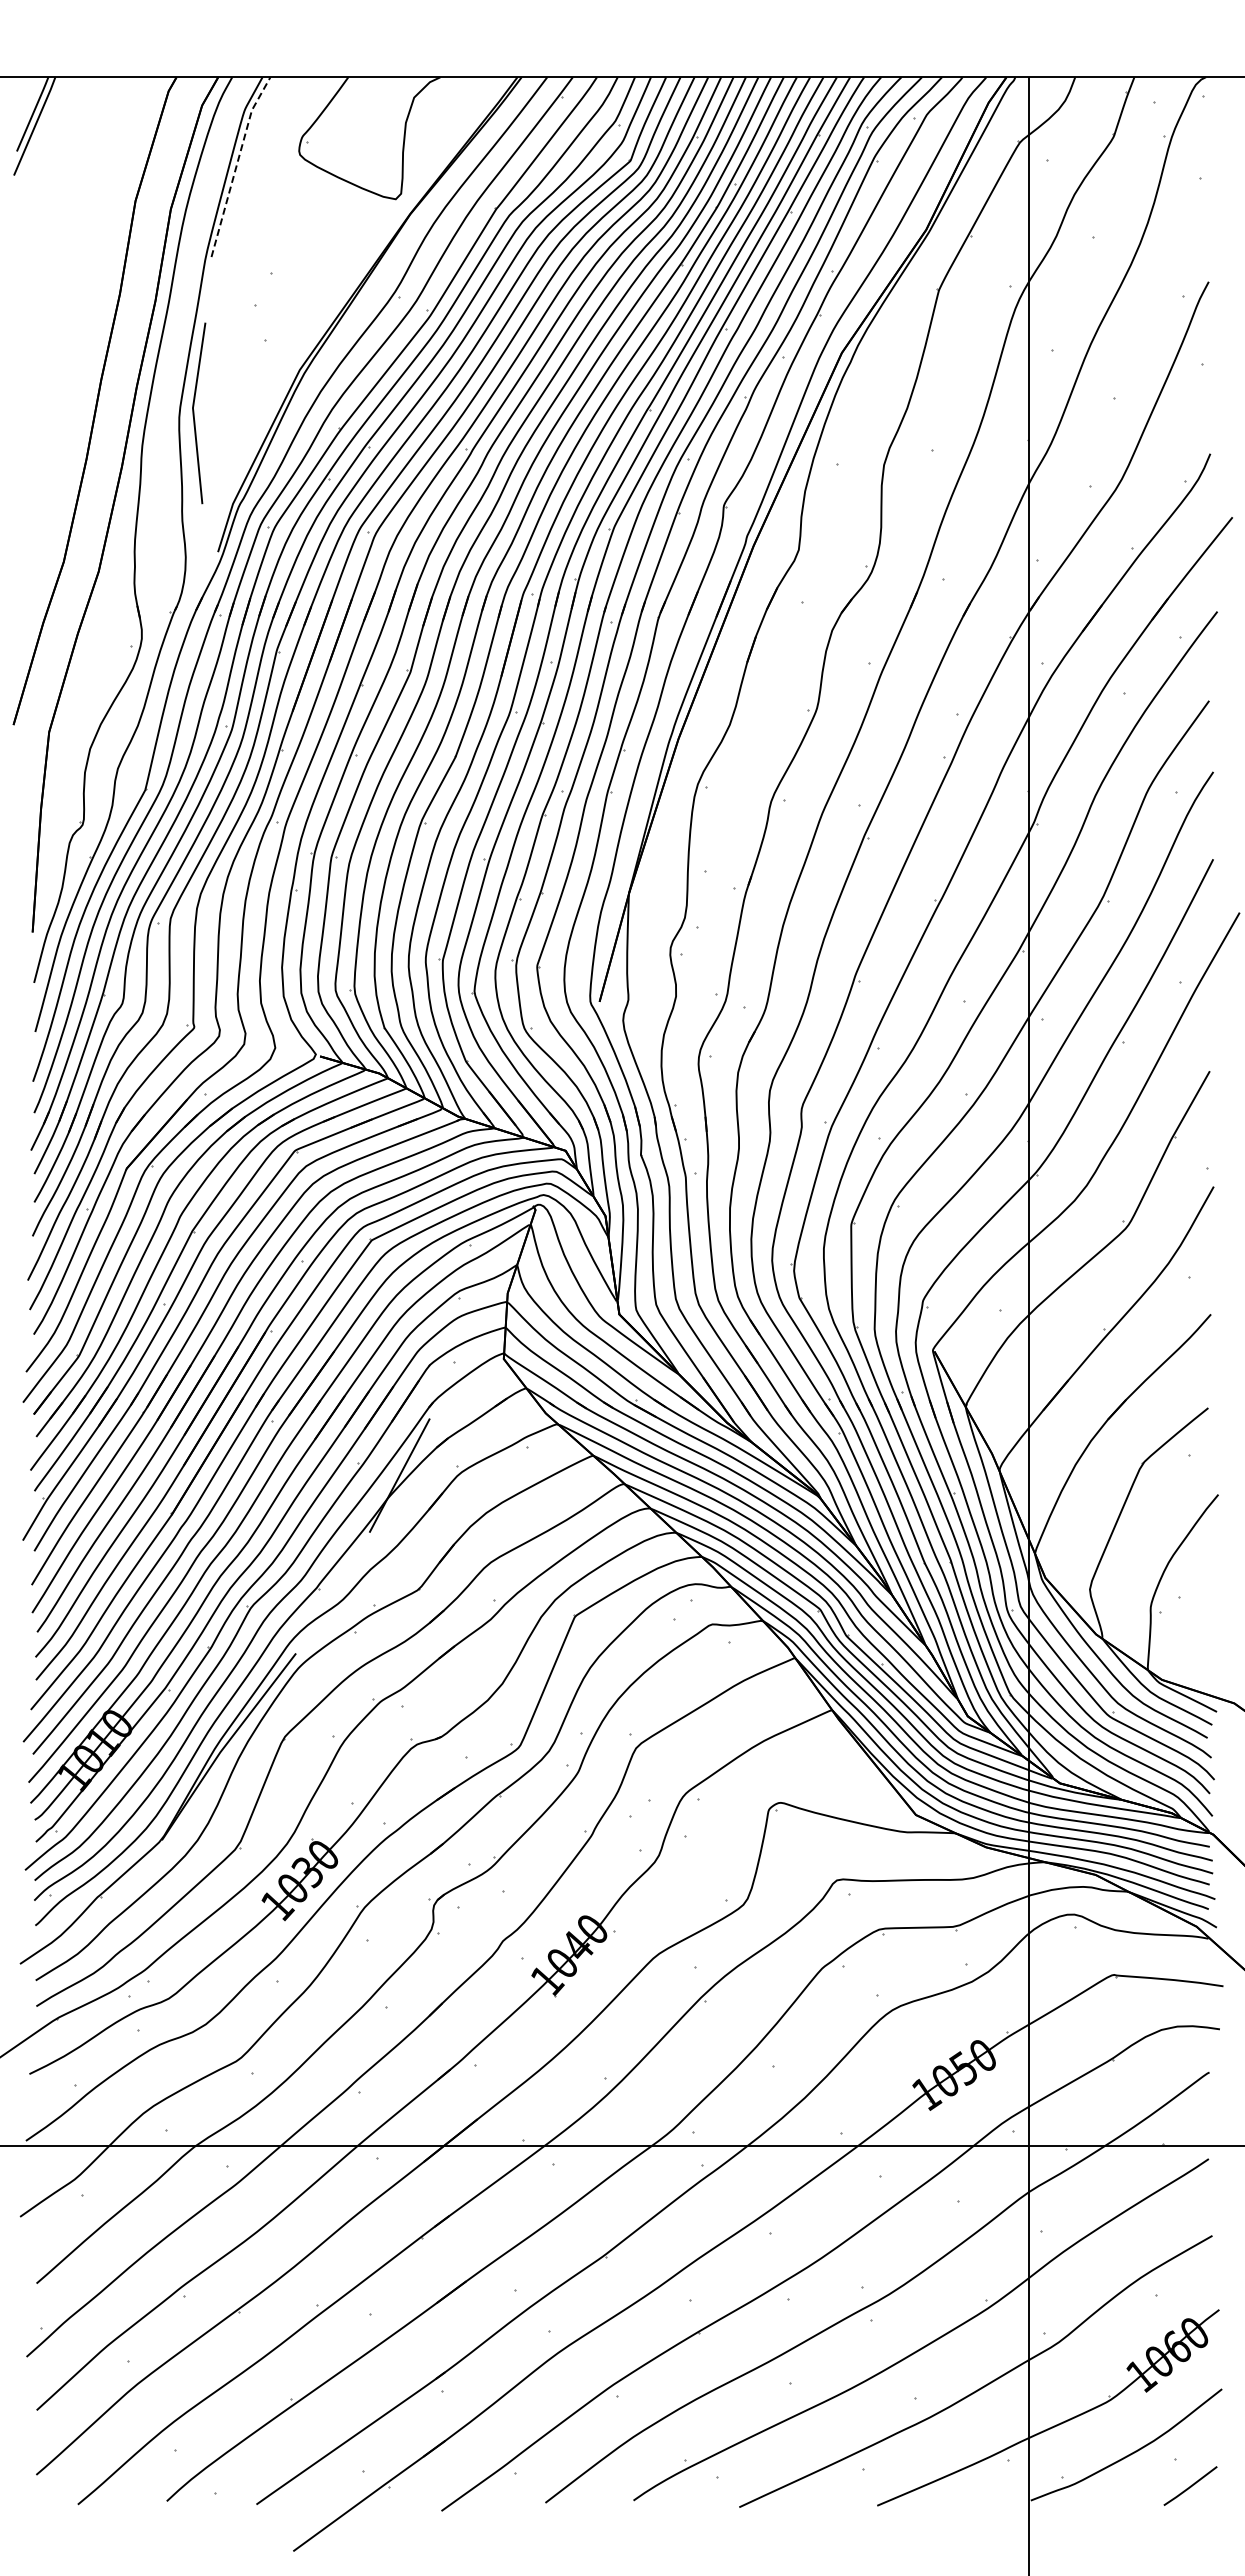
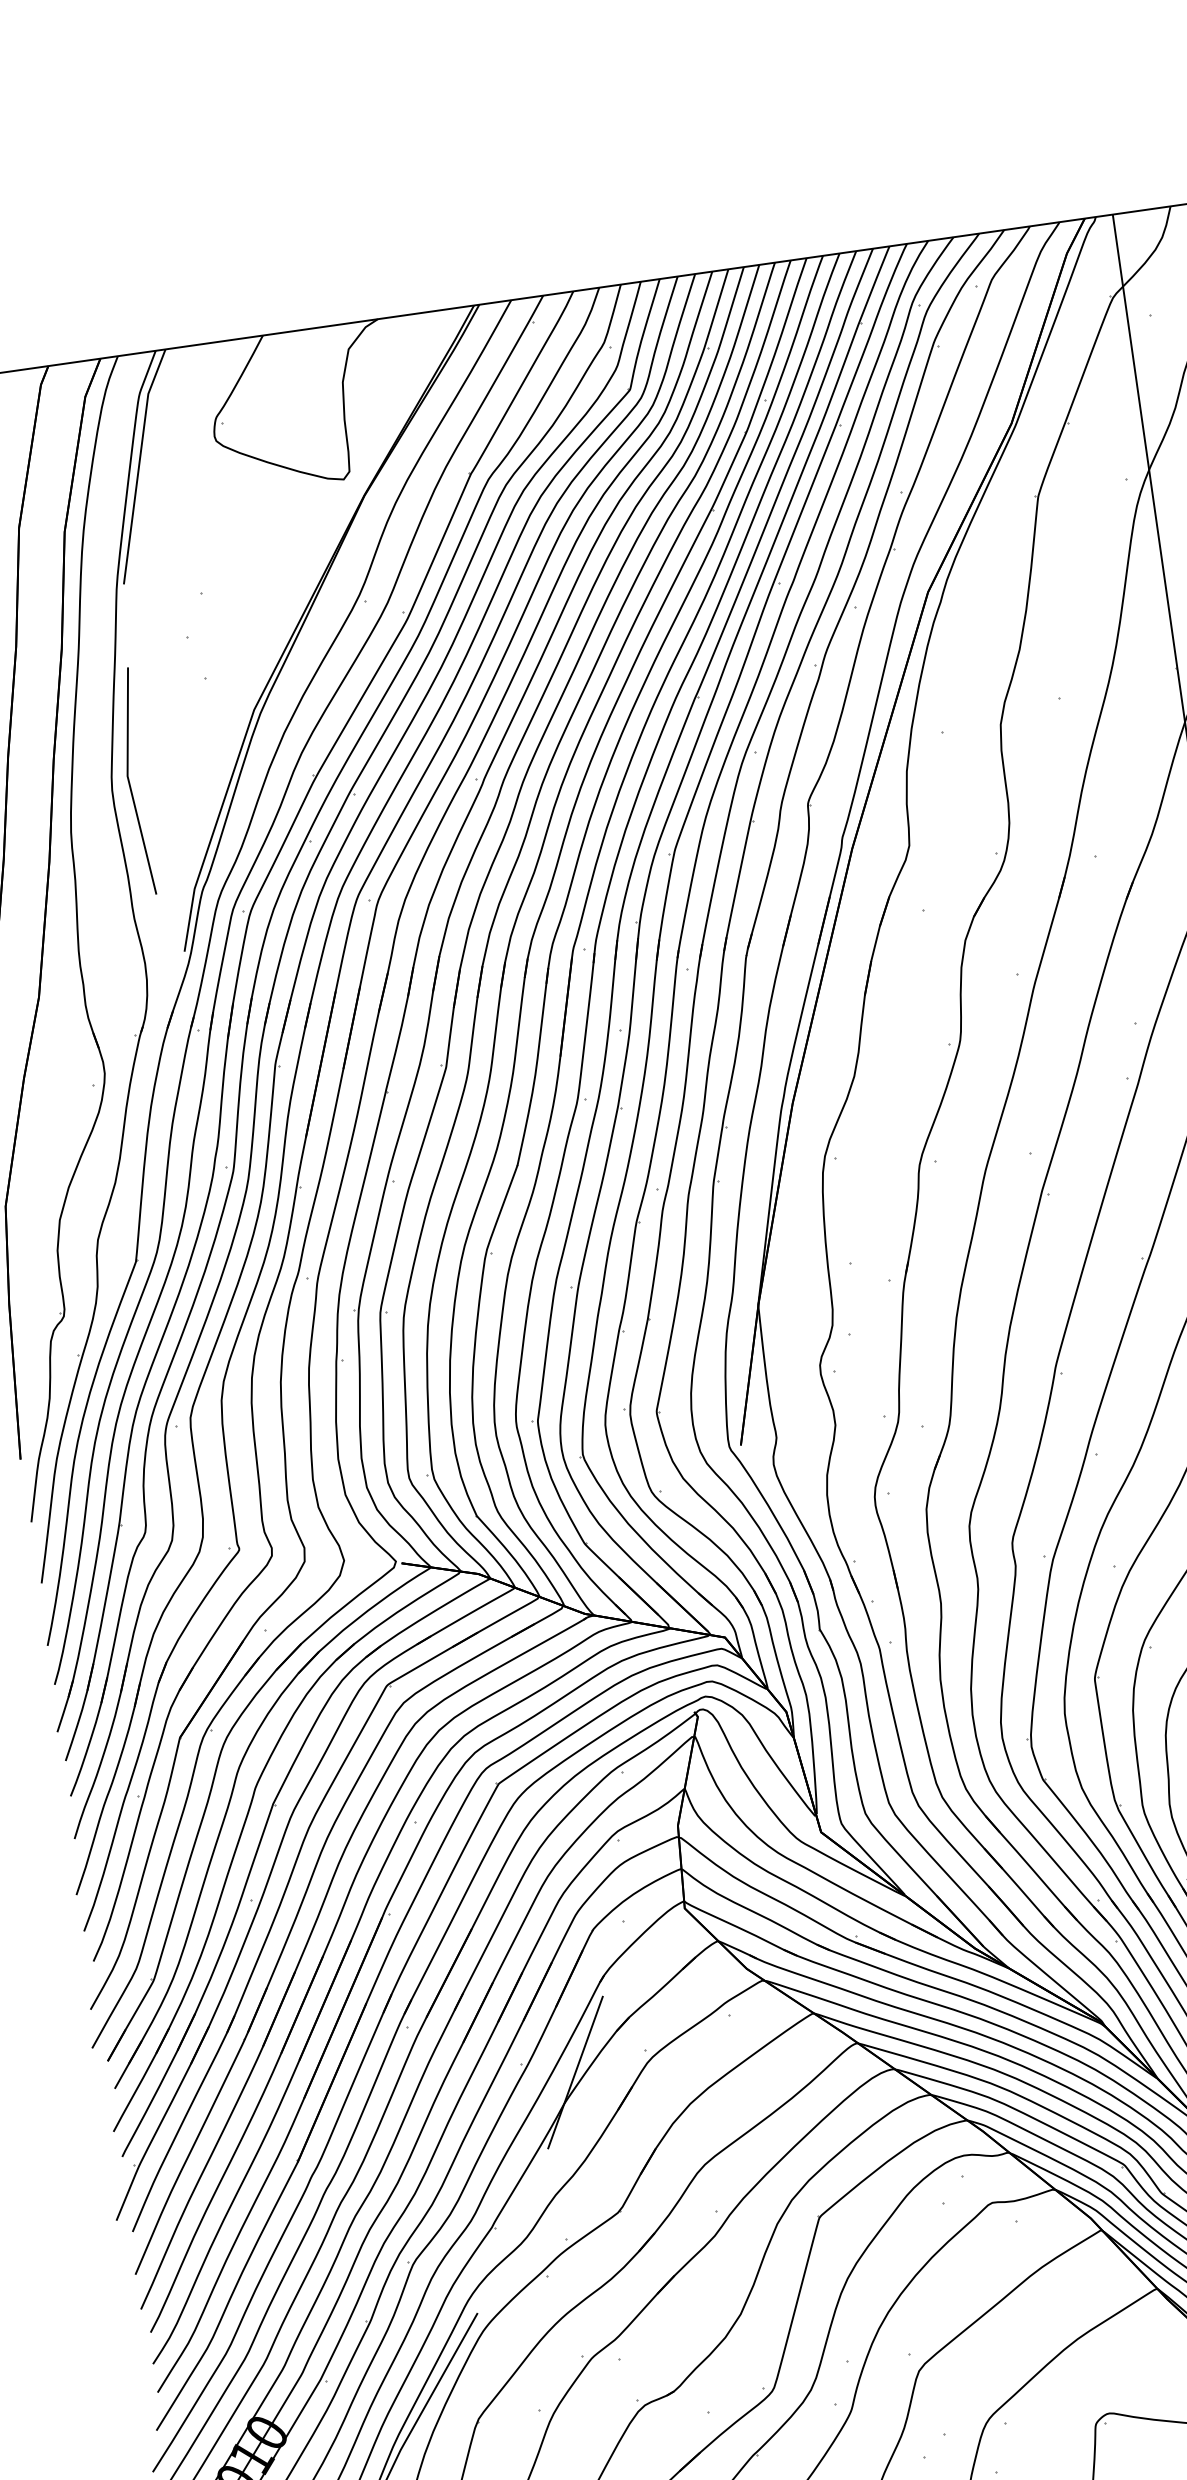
line: (236, 164) -> (138, 464), dashed -> solid

